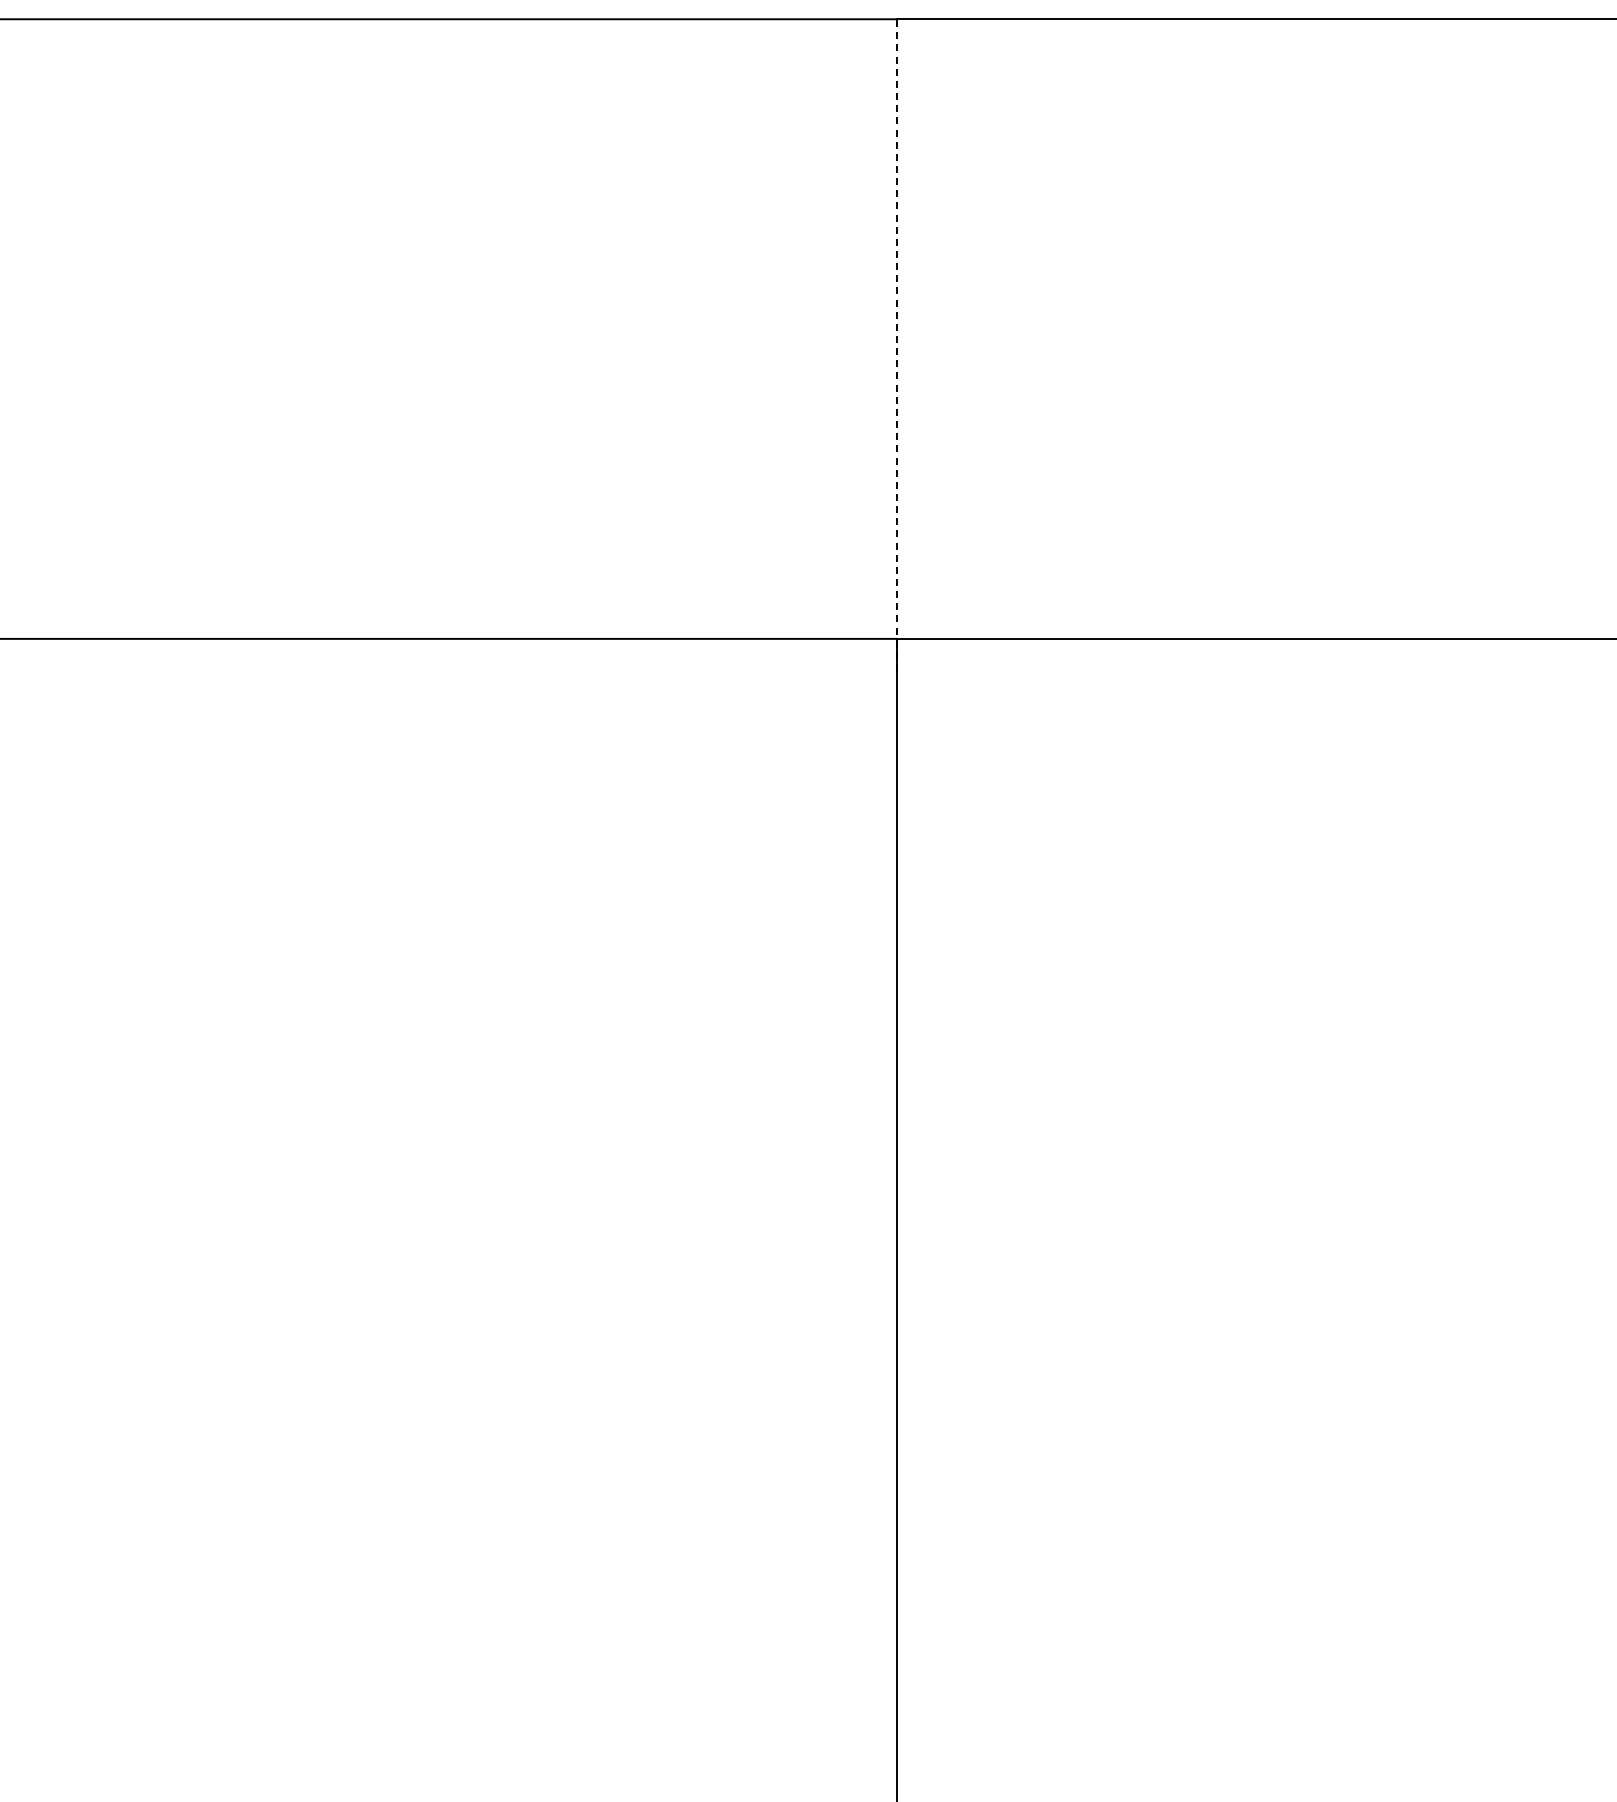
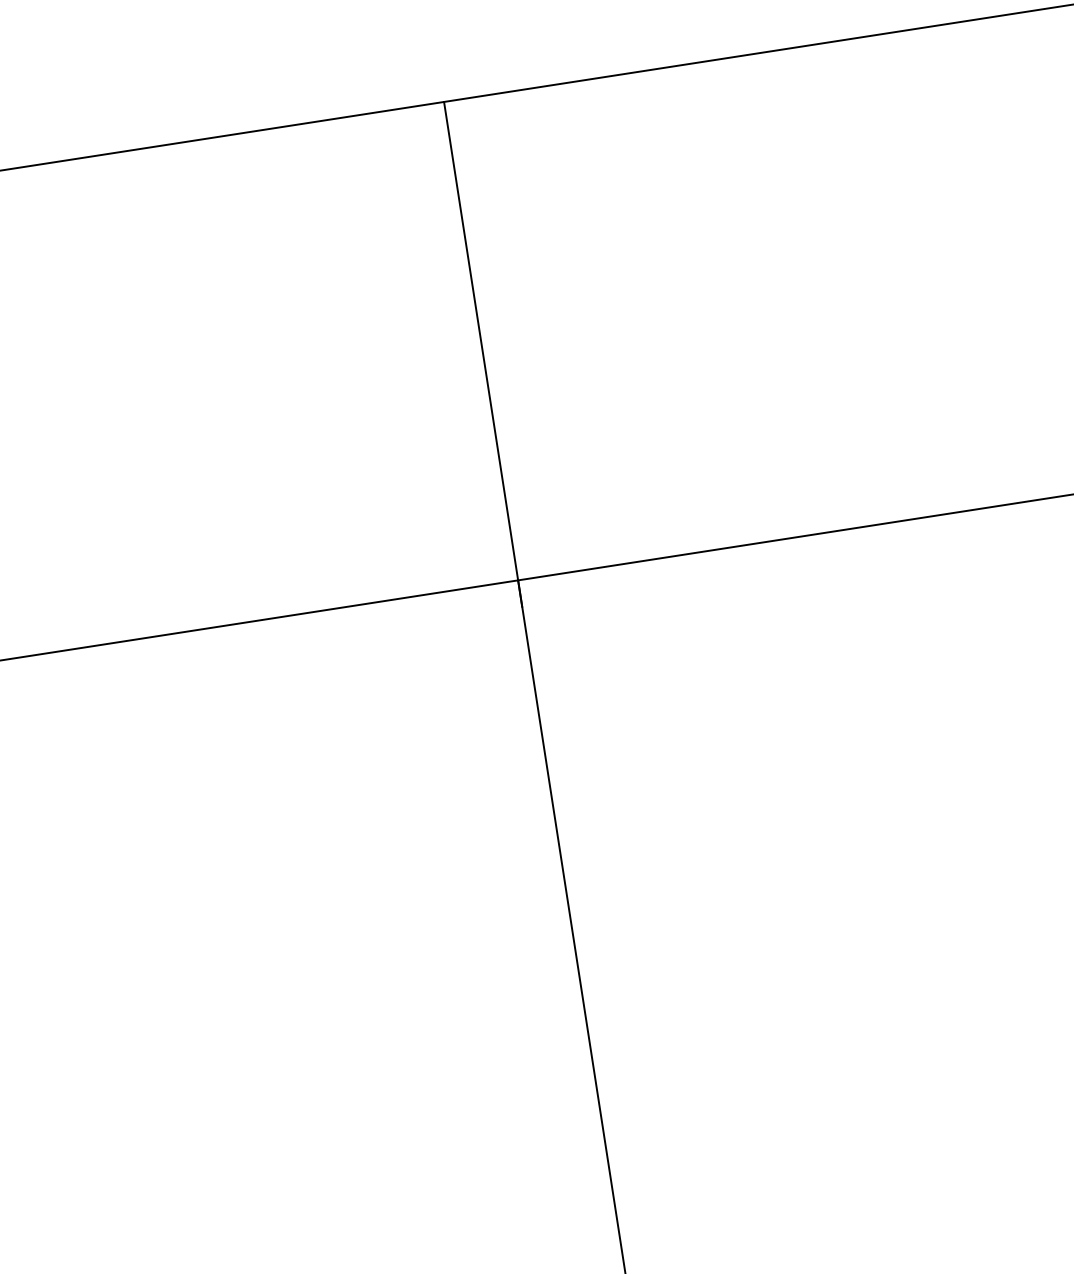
line: (896, 347) -> (483, 355), dashed -> solid

